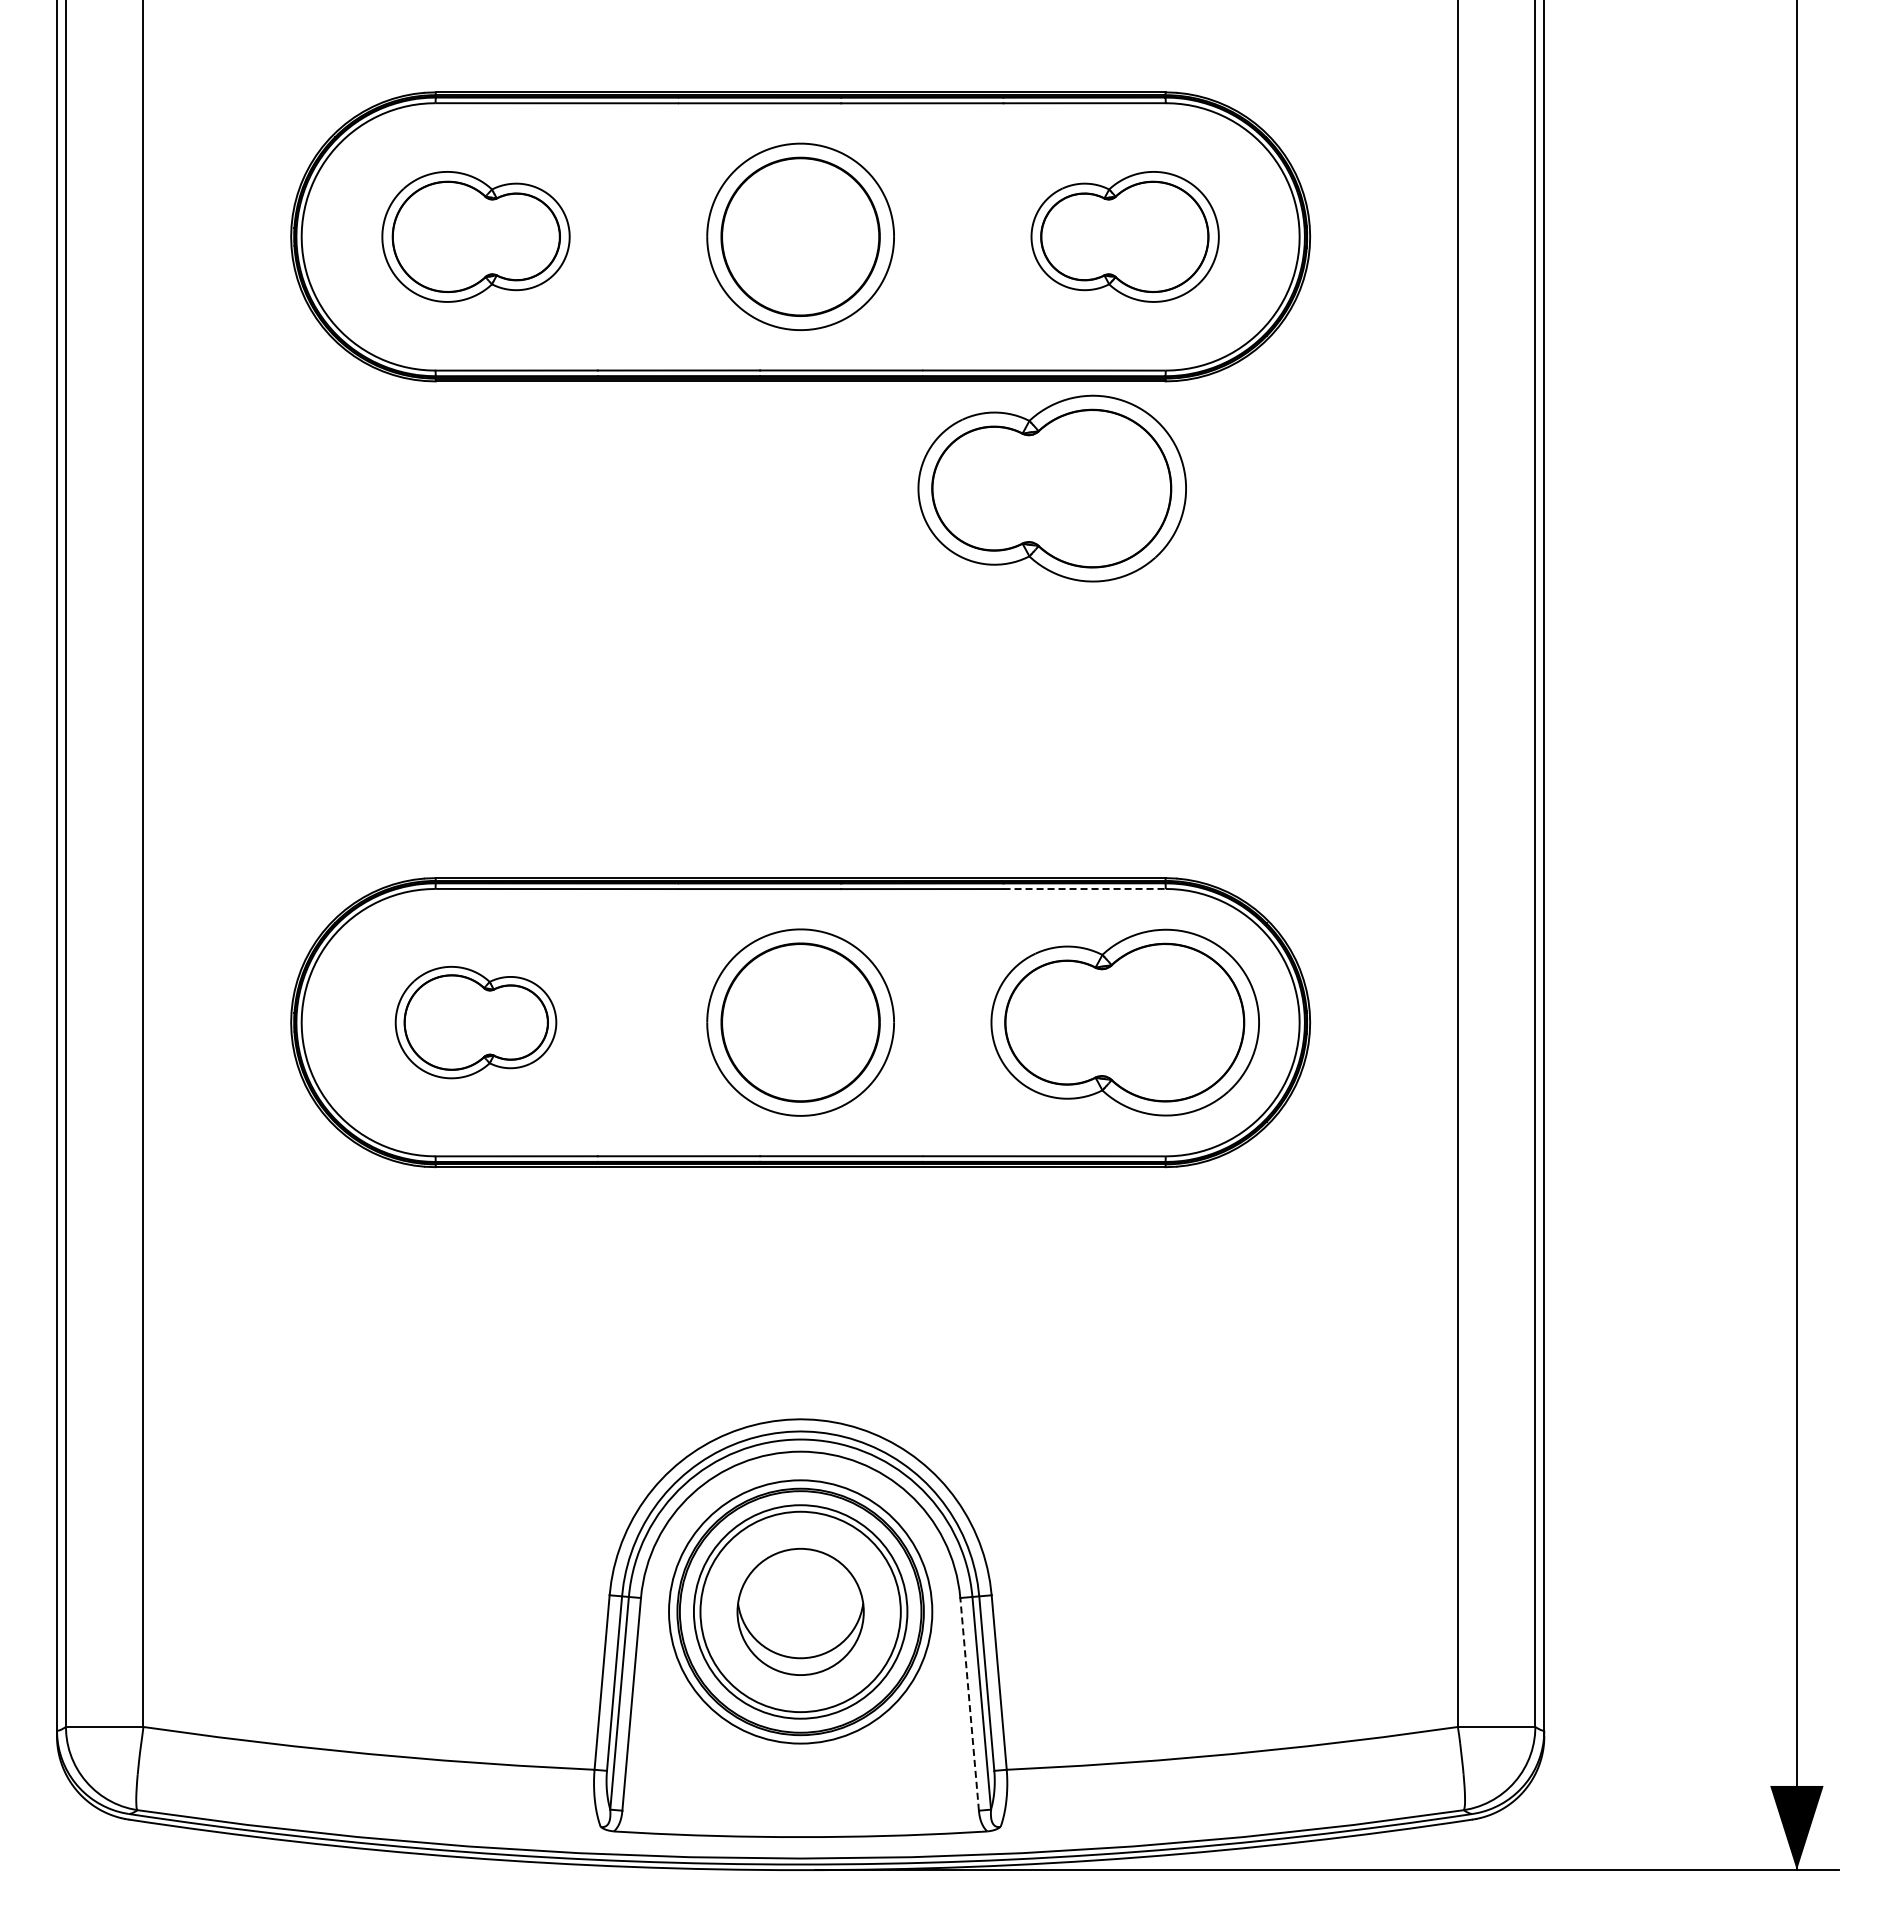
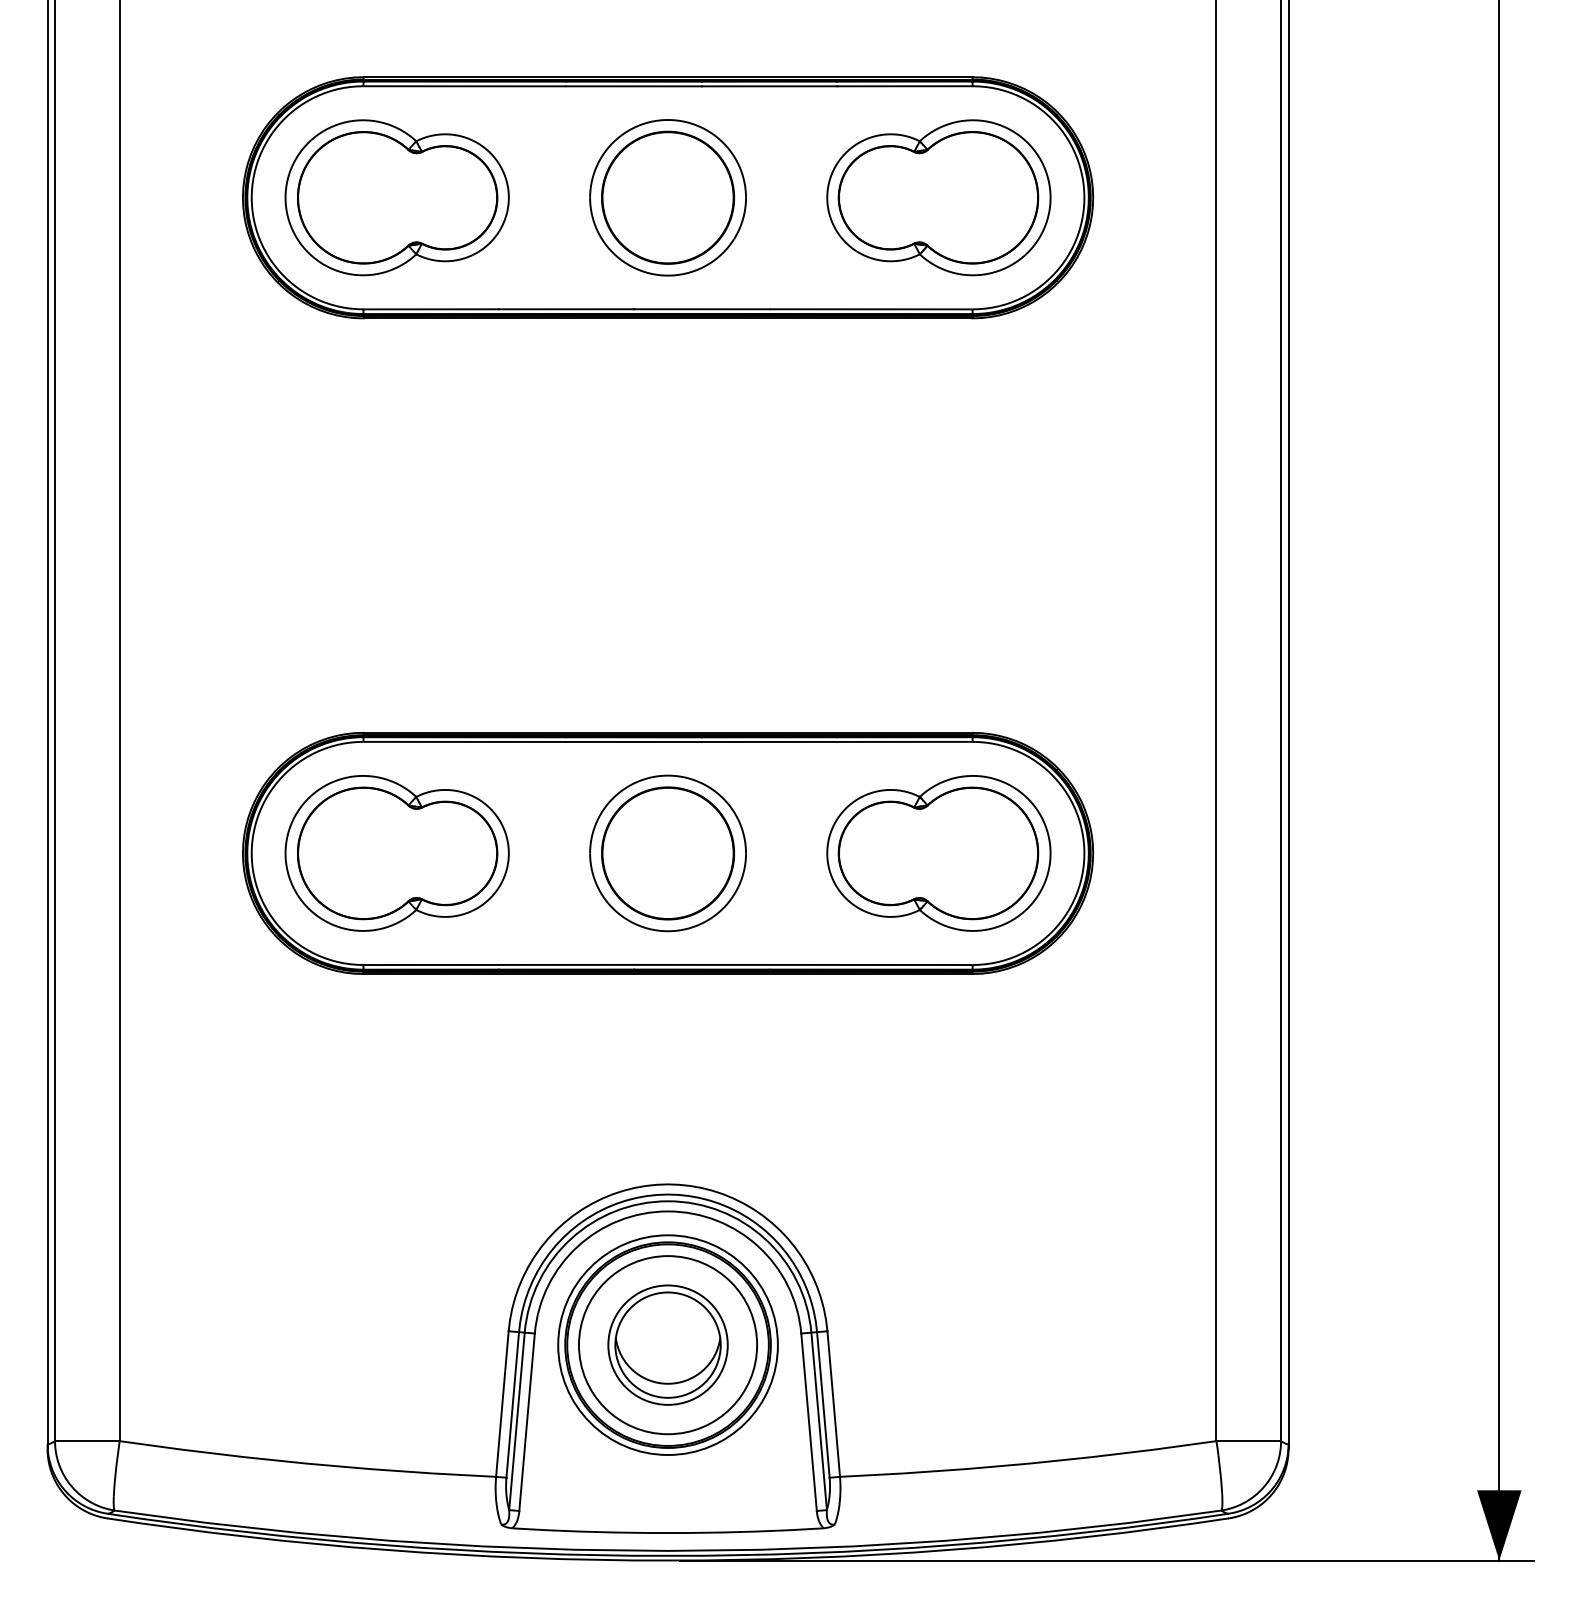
part: (475, 236) -> (396, 197), size x1.43
part: (1124, 236) -> (938, 197), size x1.43
part: (1051, 488) -> (877, 407), removed
line: (1085, 889) -> (905, 742), dashed -> solid
part: (475, 1022) -> (396, 853), size x1.67
circle: (800, 1611) -> (667, 1344), size x0.71
line: (969, 1704) -> (808, 1422), dashed -> solid

